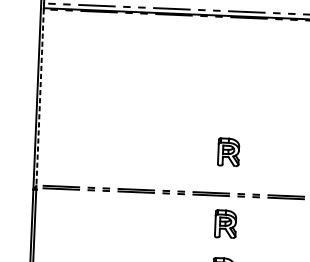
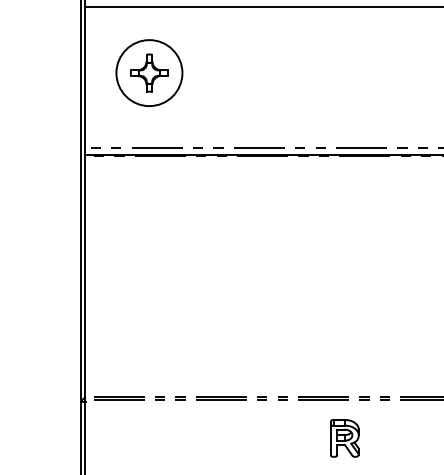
line: (40, 97) -> (85, 276), dashed -> solid
part: (228, 152) -> (344, 340), removed

